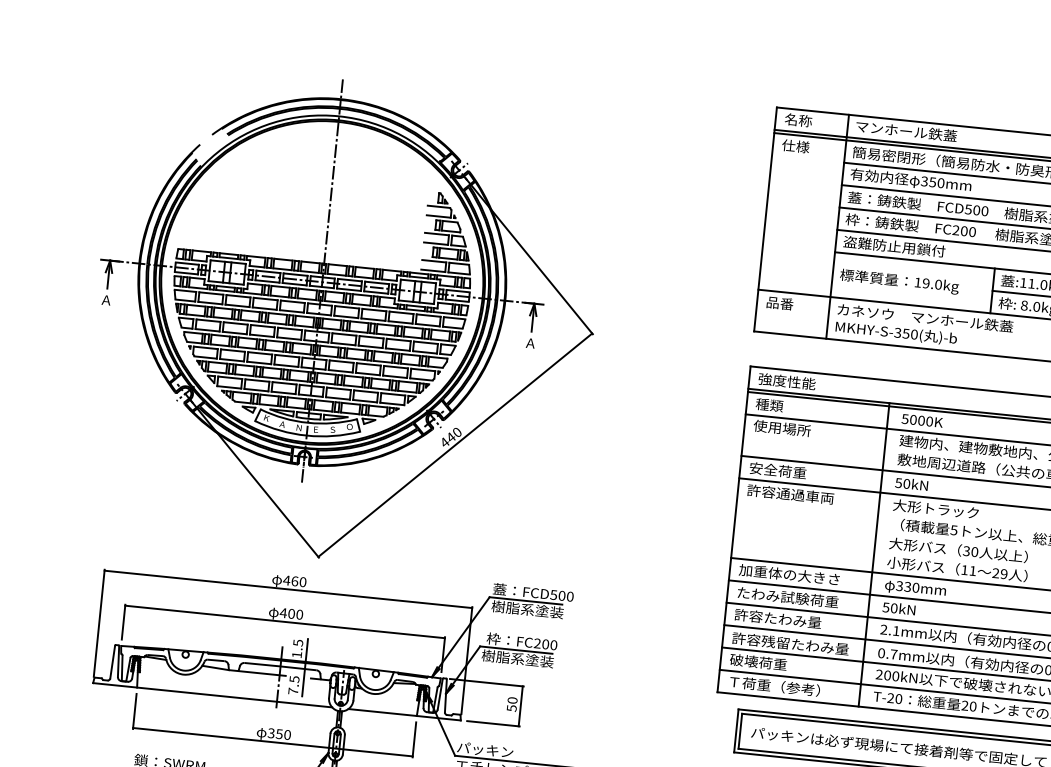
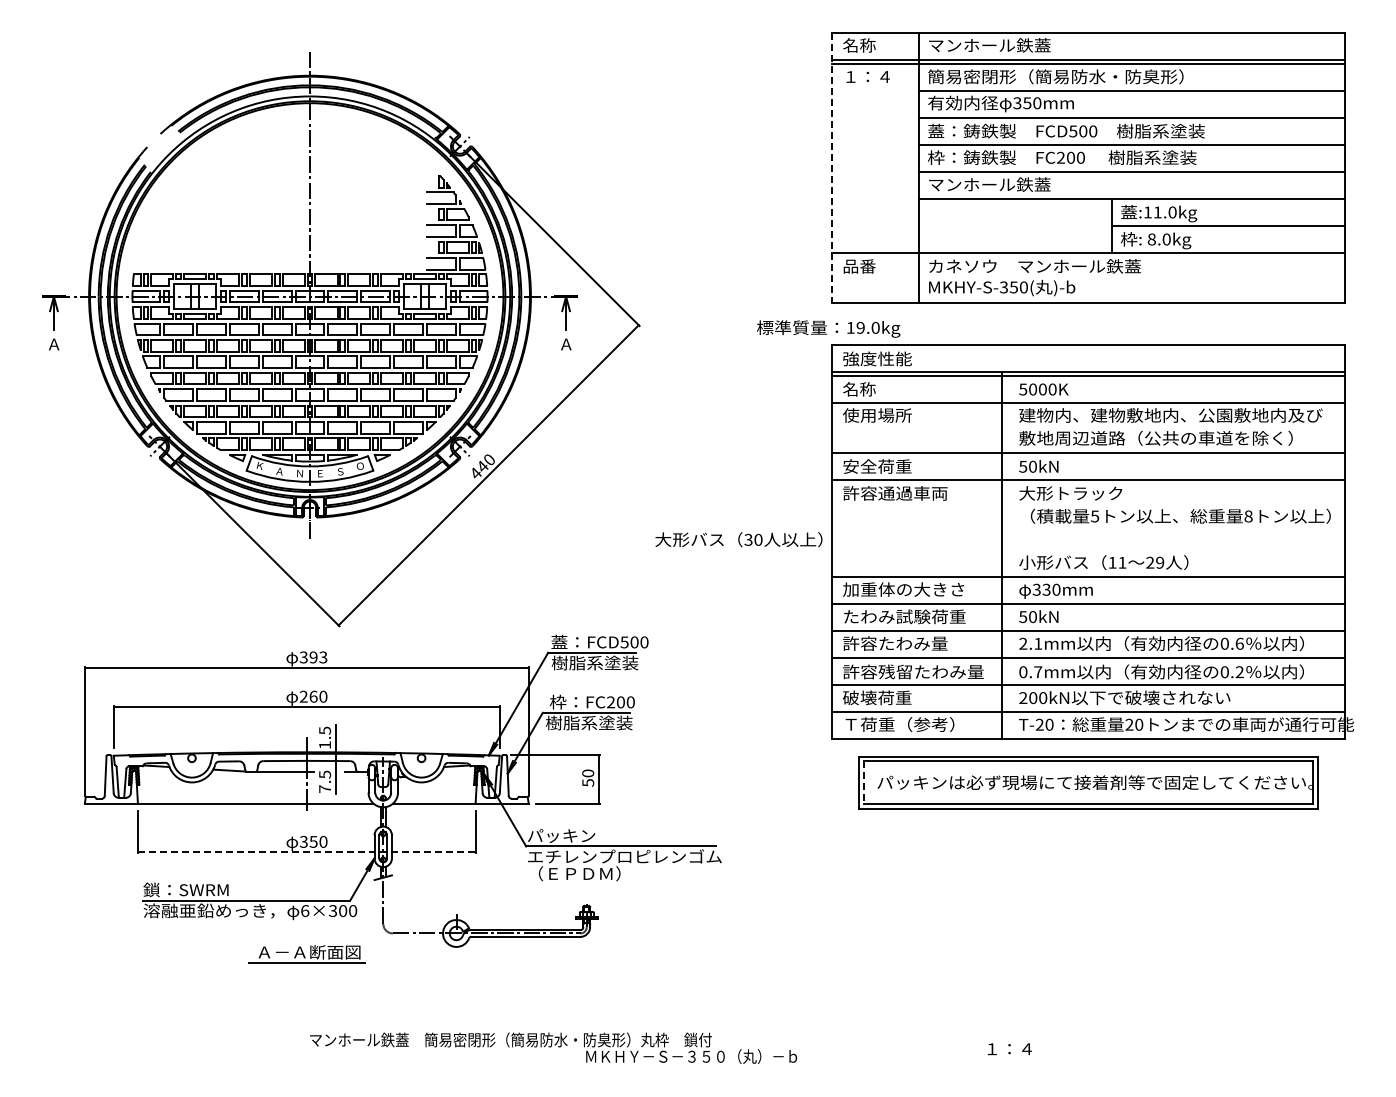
text: (801, 146) -> (866, 76), 仕様 -> １：４
line: (765, 219) -> (832, 168), solid -> dashed
text: (894, 246) -> (989, 184), 盗難防止用鎖付 -> マンホール鉄蓋
text: (899, 281) -> (828, 328), moved
text: (769, 405) -> (859, 389), 種類 -> 名称
text: (958, 550) -> (738, 539), moved
text: (294, 581) -> (313, 657), 460 -> 393
text: (287, 613) -> (308, 696), 400 -> 260
line: (740, 732) -> (864, 783), solid -> dashed
line: (272, 742) -> (306, 852), solid -> dashed

